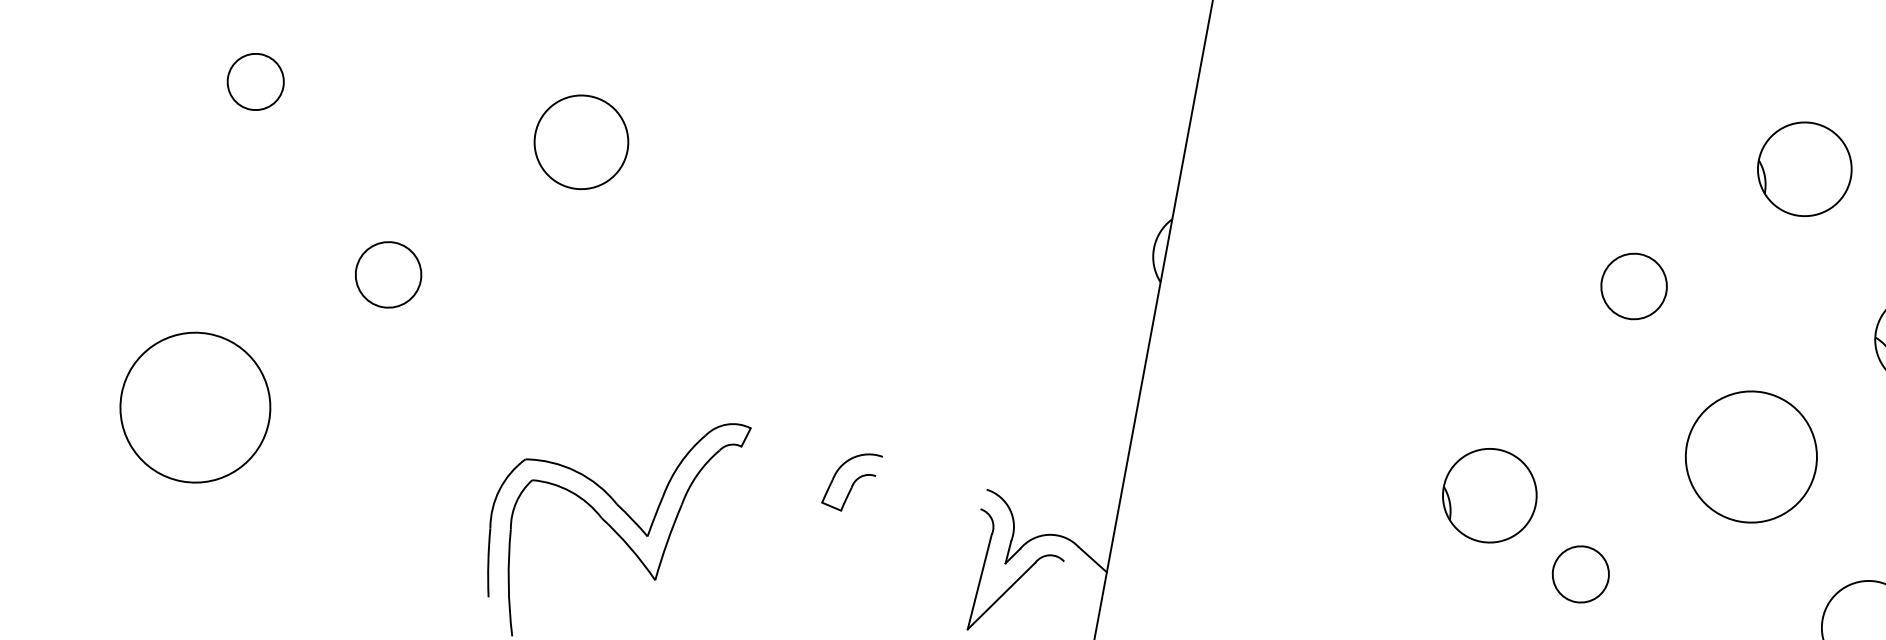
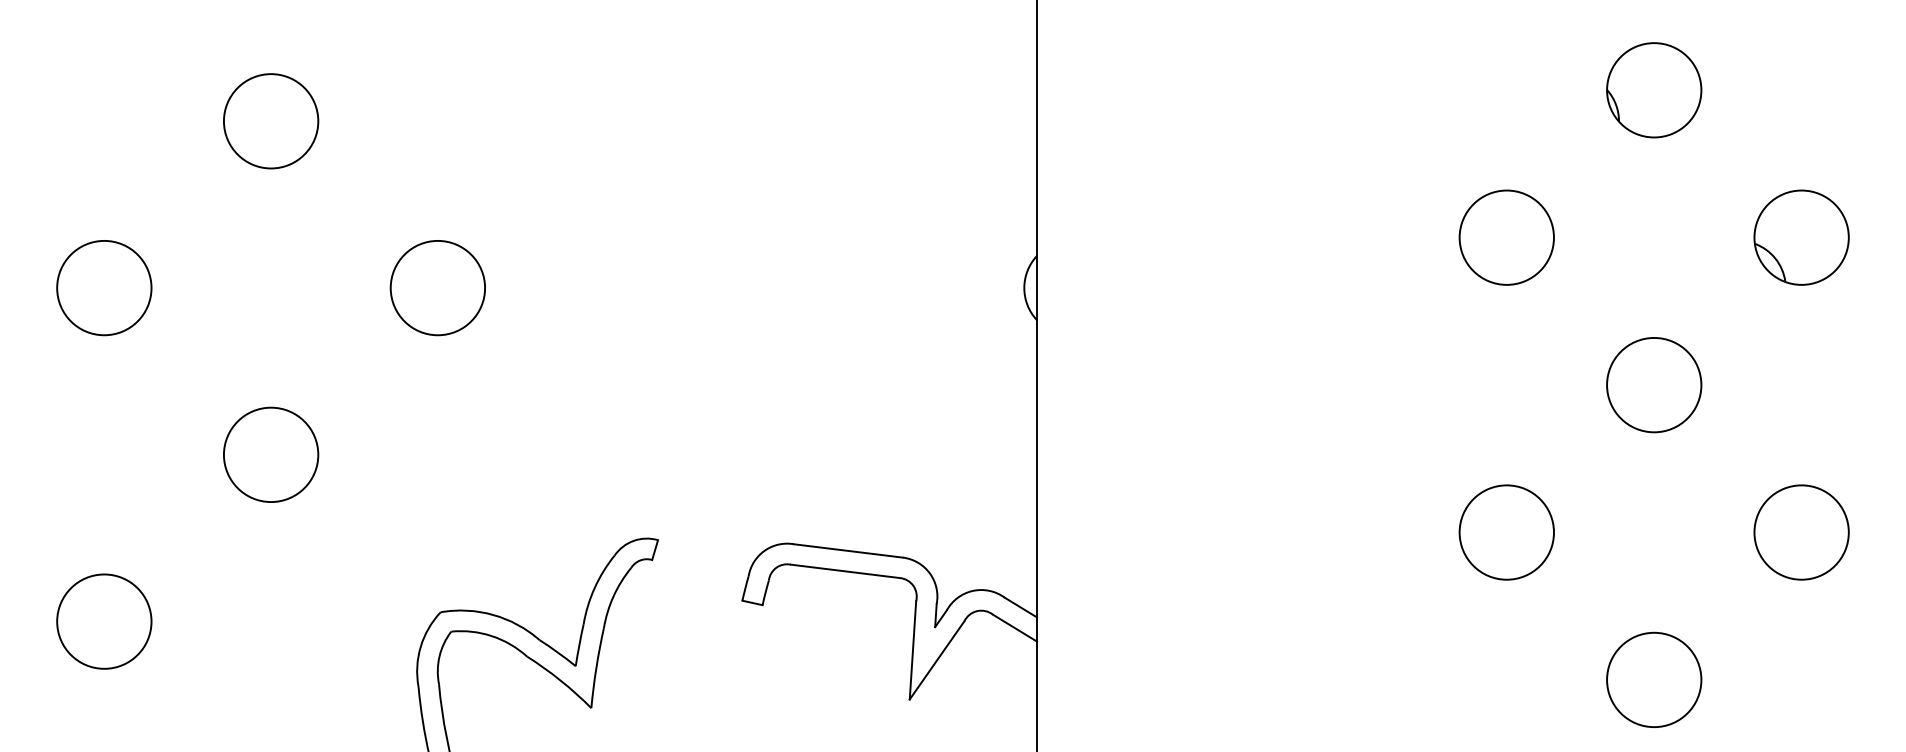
circle: (256, 81) -> (104, 287), size x1.67
circle: (388, 274) -> (271, 454), size x1.43
circle: (1633, 286) -> (1506, 237), size x1.43
circle: (195, 407) -> (104, 621), size x0.62
circle: (1751, 457) -> (1654, 385), size x0.71
line: (934, 472) -> (848, 550), added
line: (928, 492) -> (845, 571), added
part: (1490, 495) -> (1402, 471), removed
circle: (1580, 574) -> (1506, 532), size x1.67
line: (1083, 578) -> (1014, 627), added

